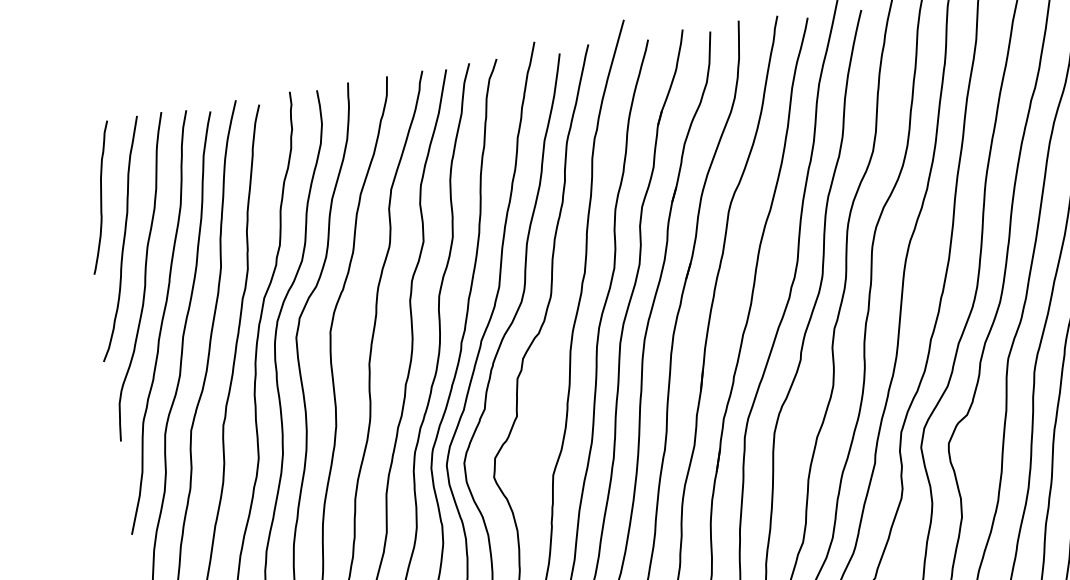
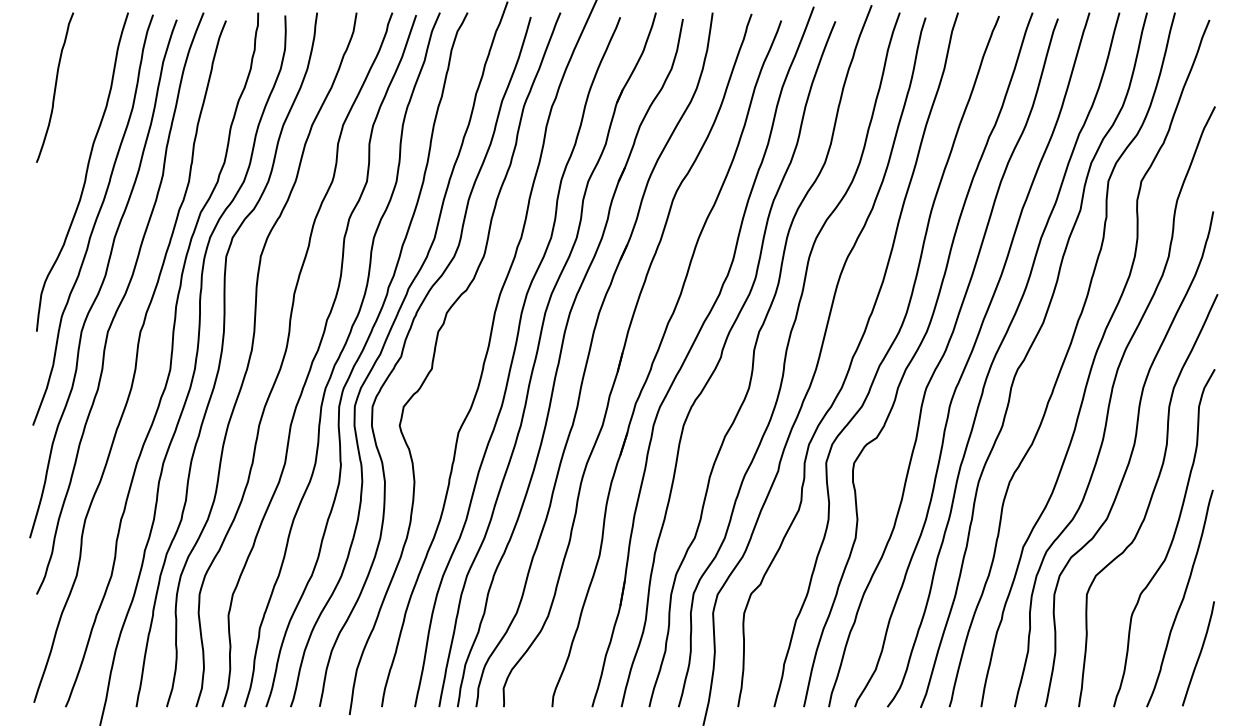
curve: (123, 239) -> (70, 132), removed

